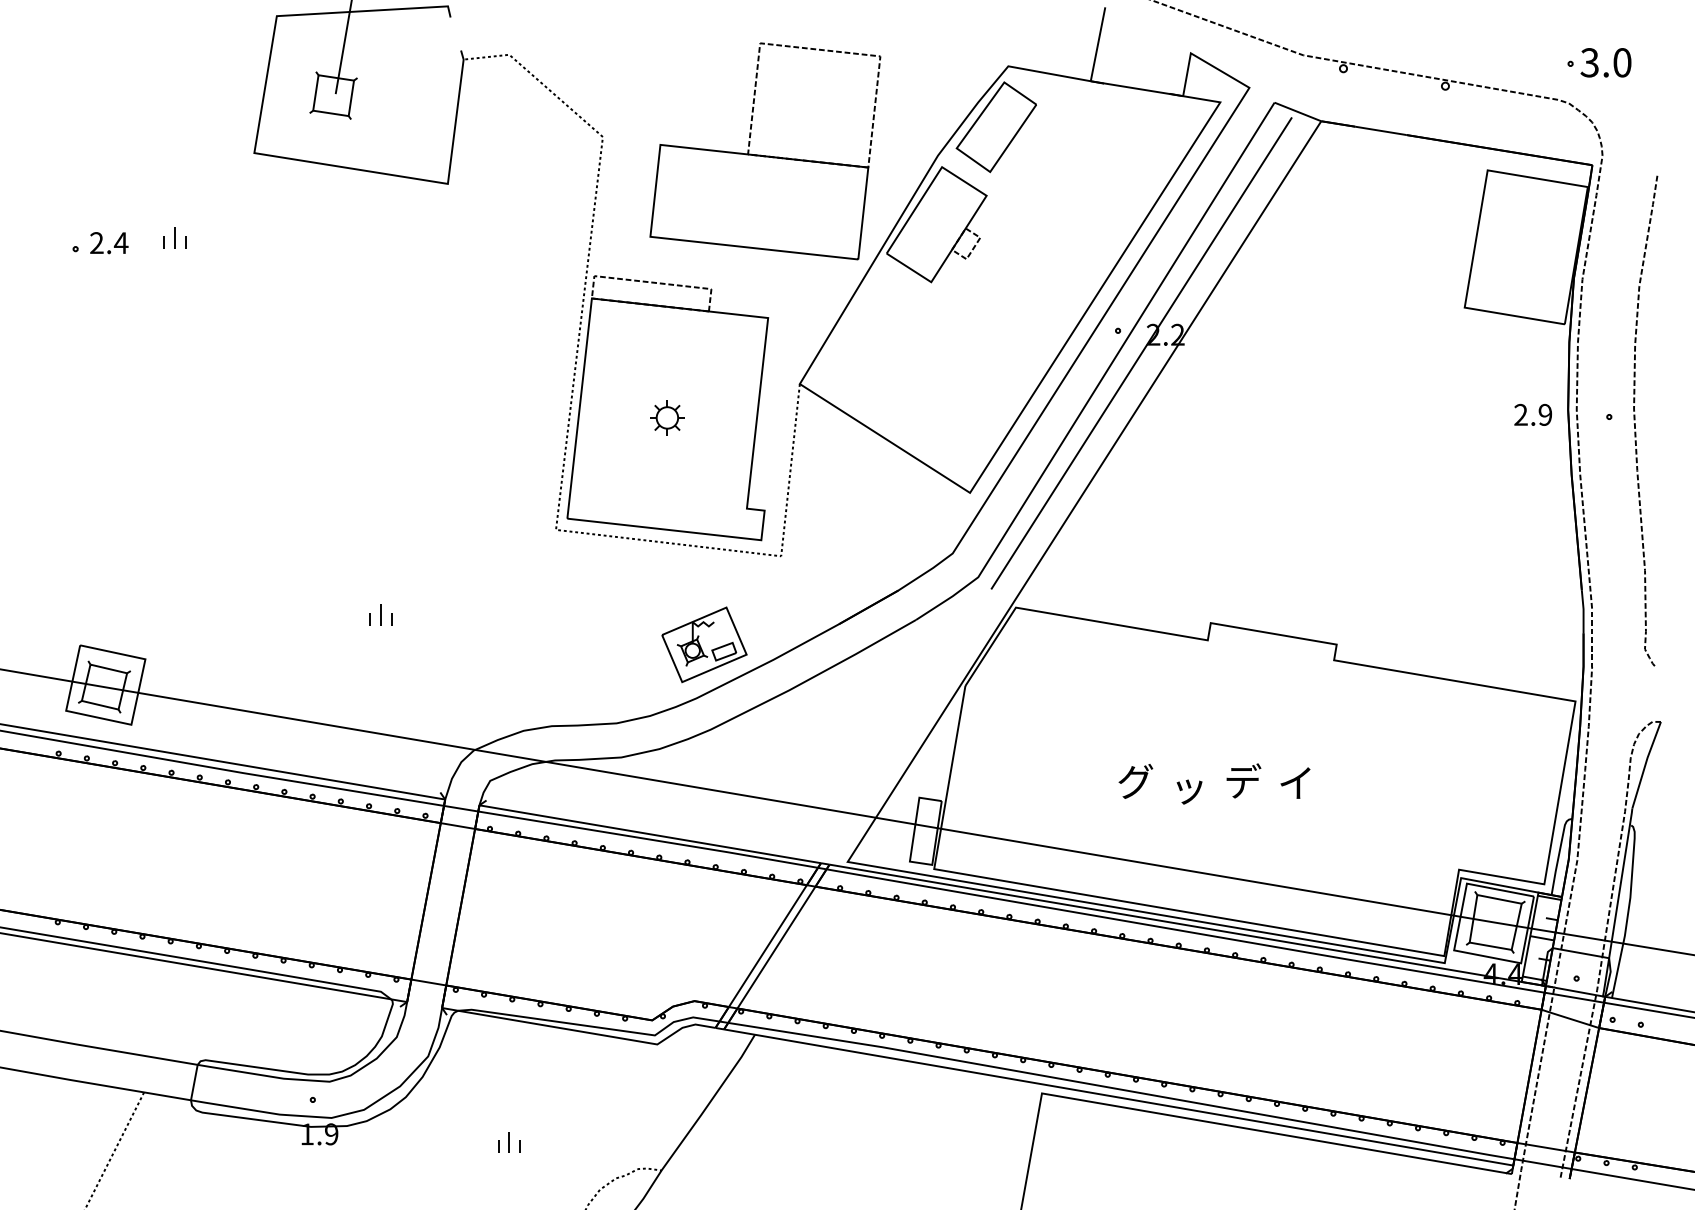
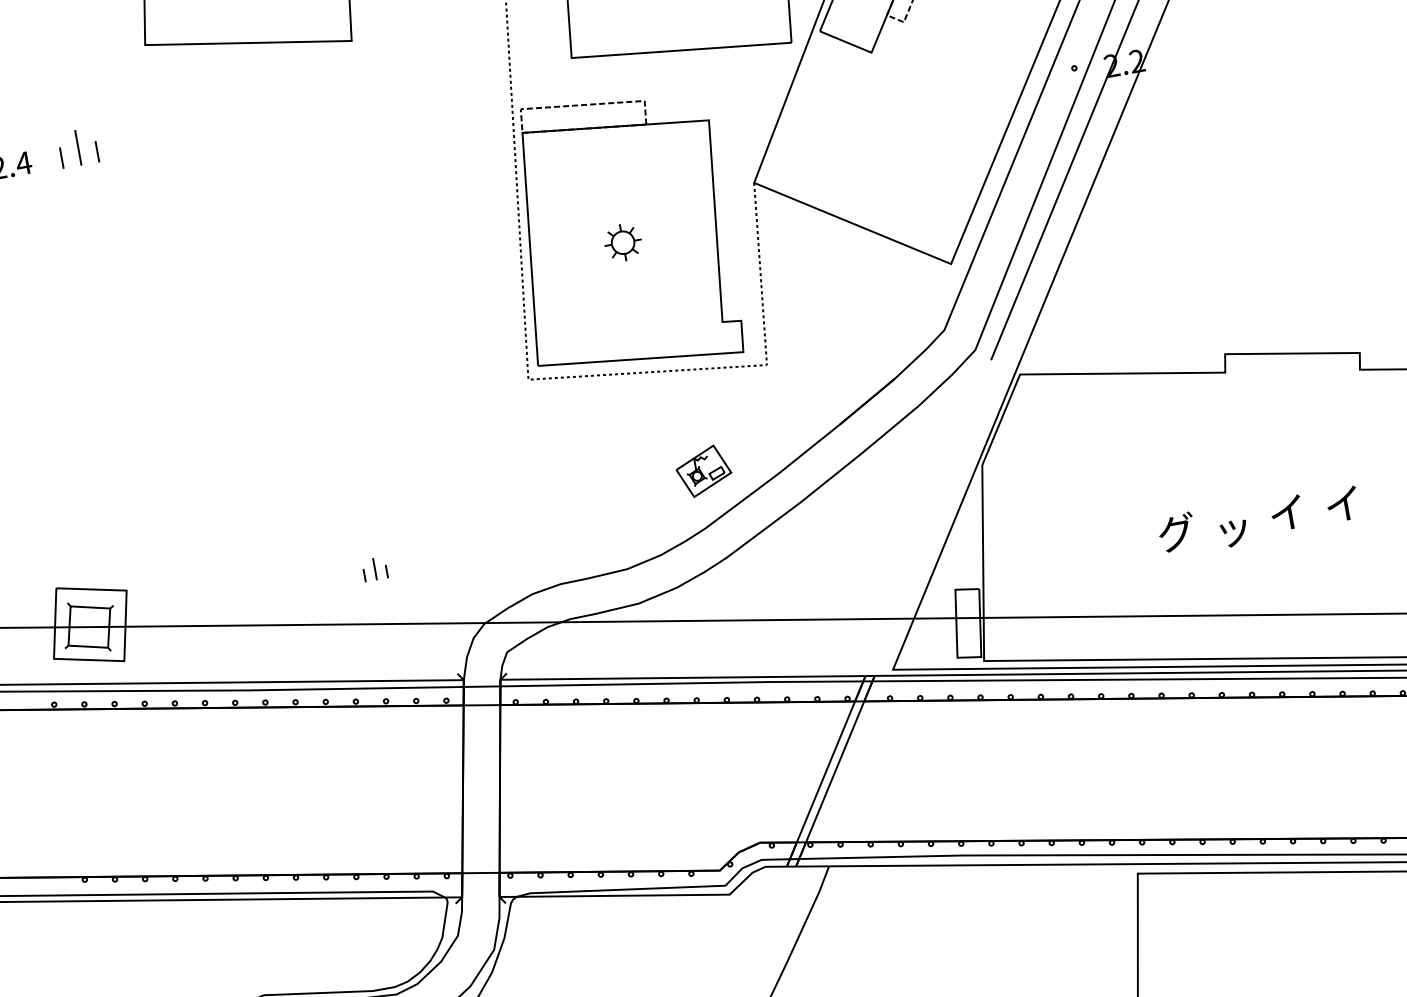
part: (174, 237) -> (78, 147), size x1.6
part: (380, 614) -> (374, 568), moved
part: (704, 644) -> (703, 470), size x0.6
text: (1243, 780) -> (1288, 511), デ -> イ

